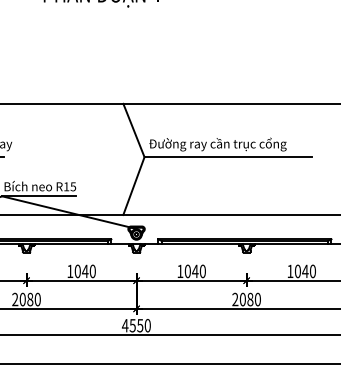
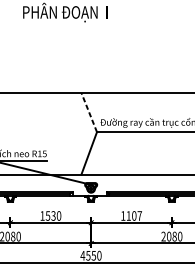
line: (133, 130) -> (88, 112), solid -> dashed
text: (81, 271) -> (50, 216), 1040 -> 1530
text: (194, 271) -> (133, 216), 1040 -> 1107

